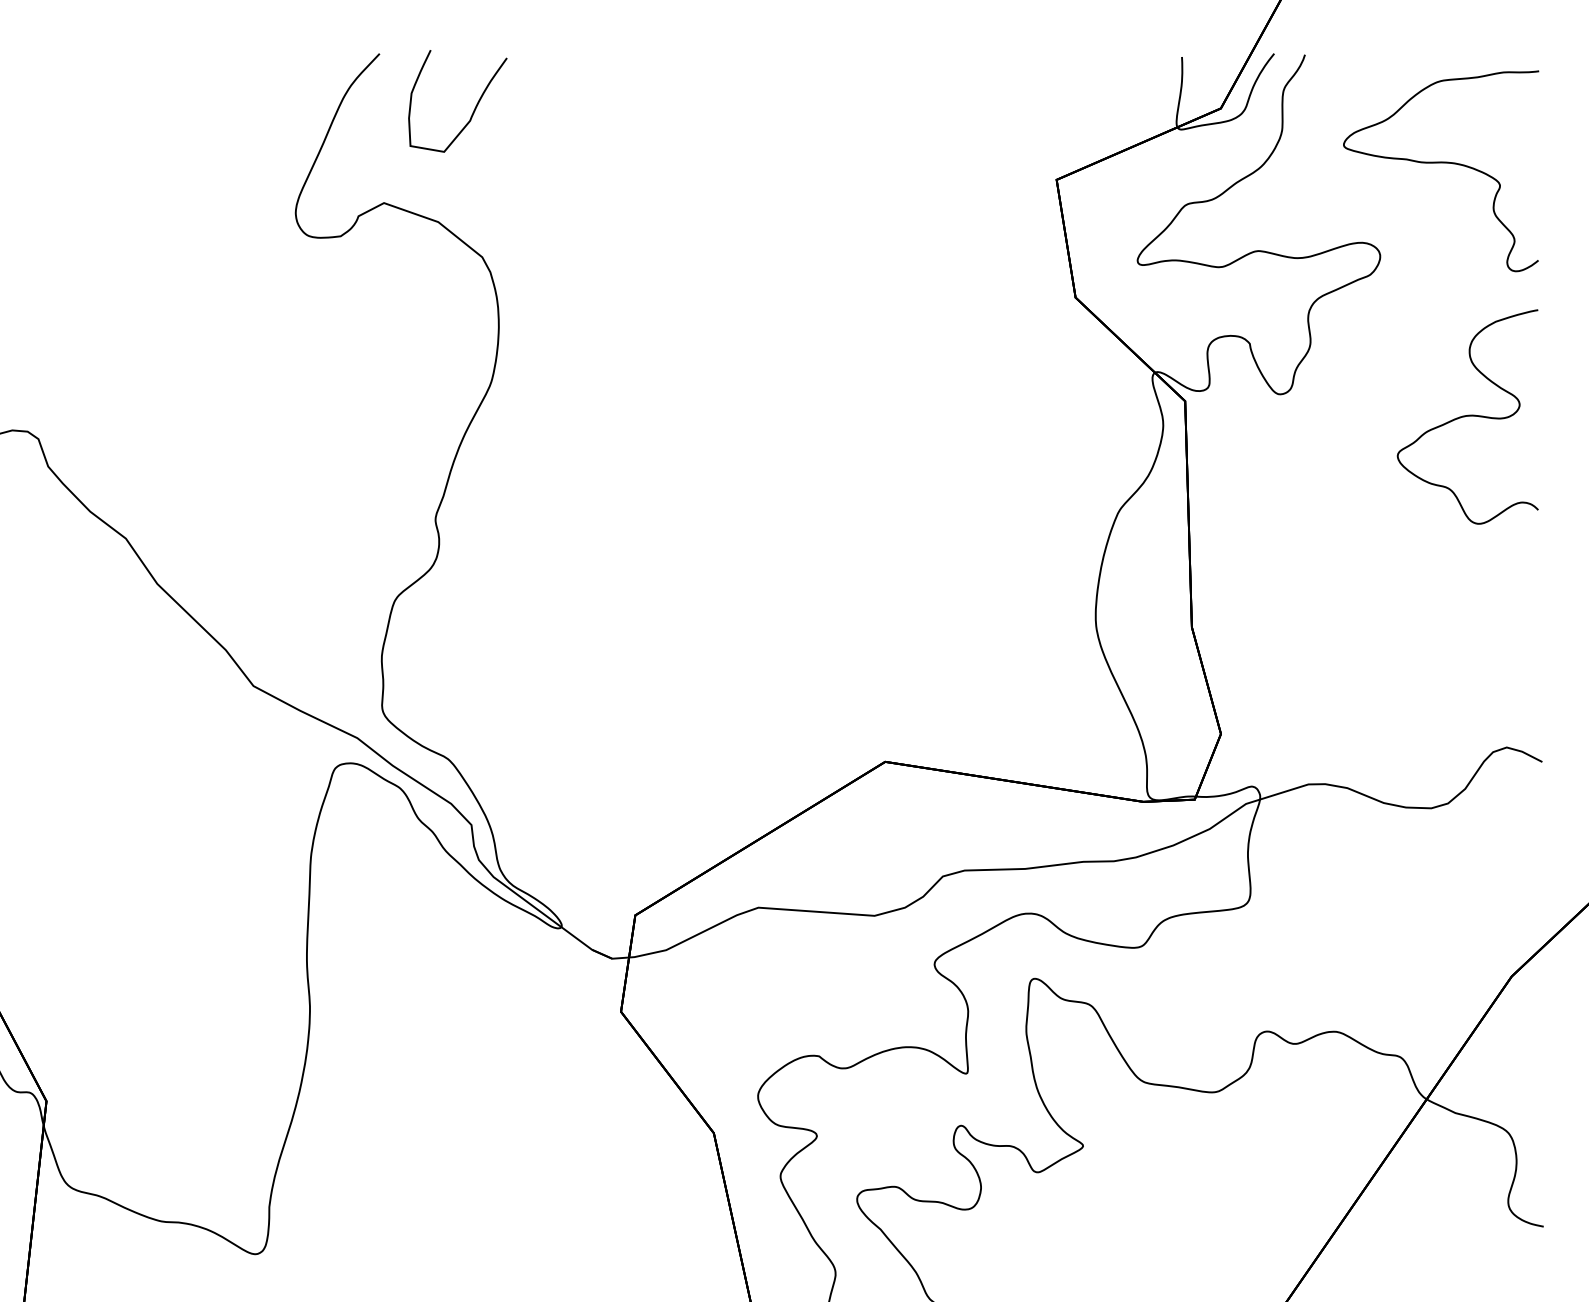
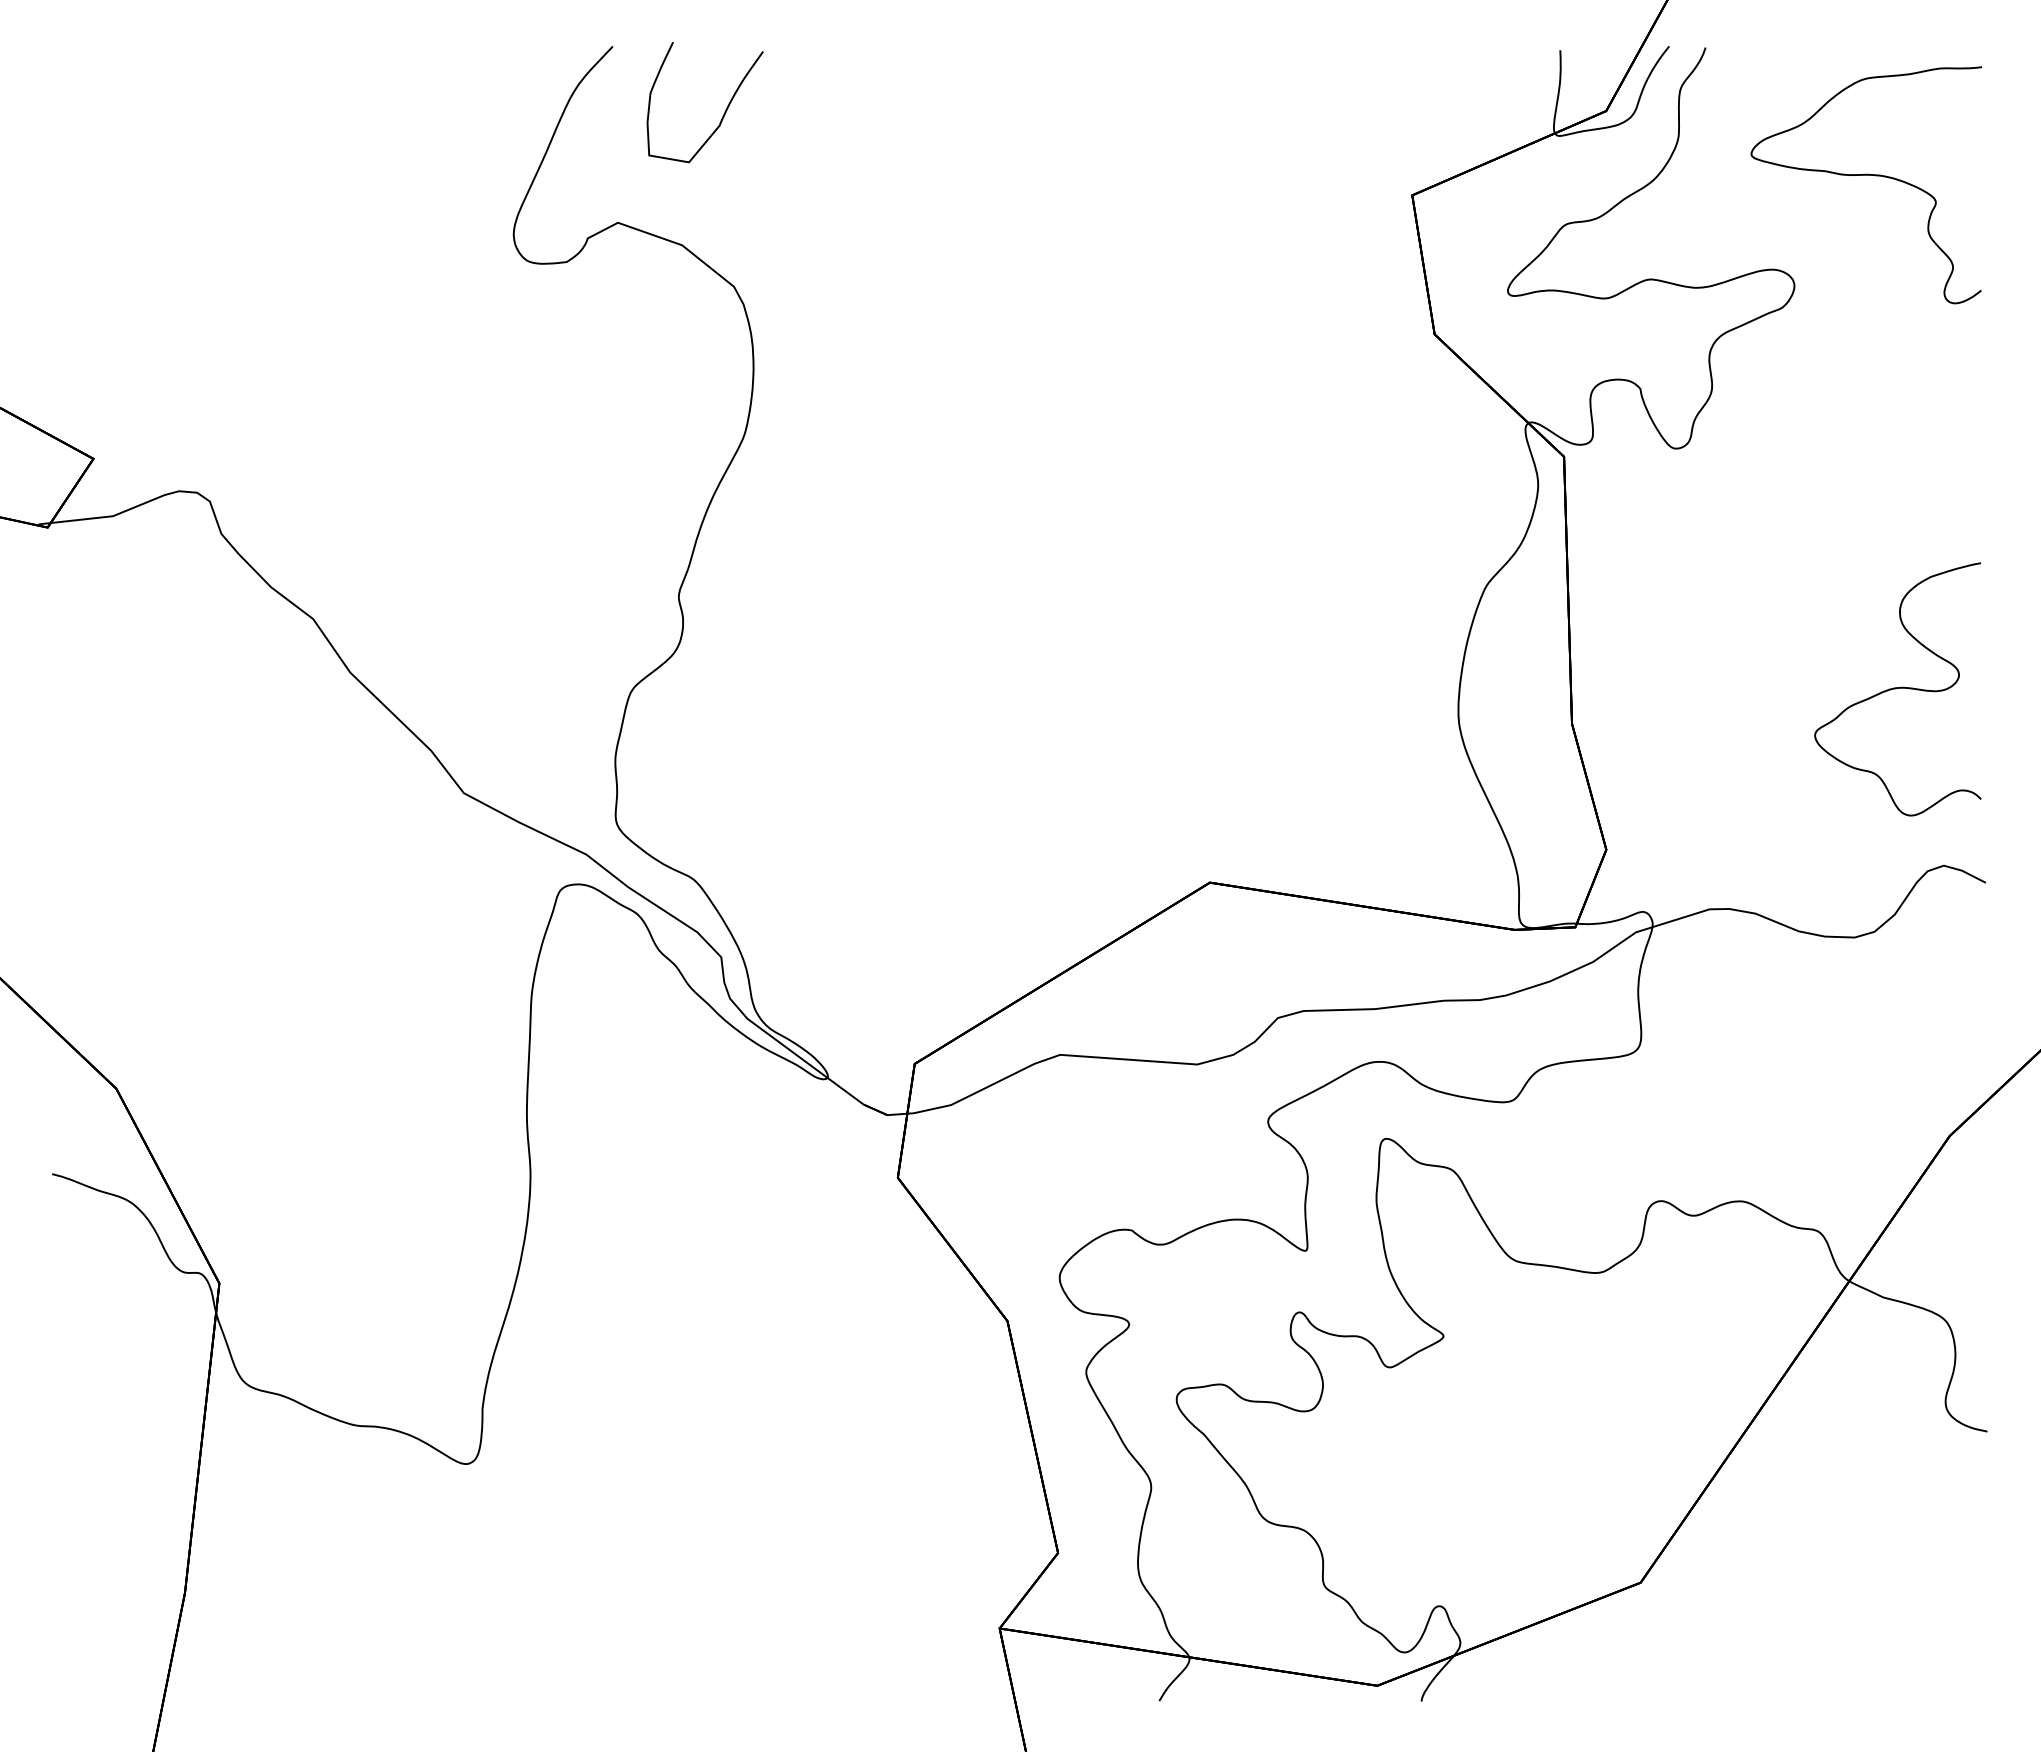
curve: (1467, 416) -> (1897, 688), moved

